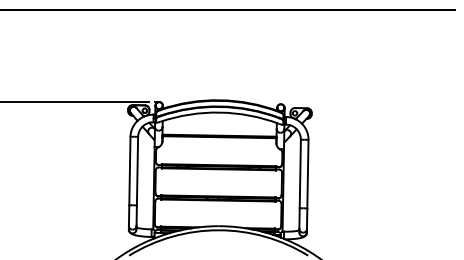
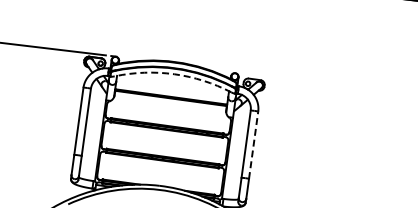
arc: (219, 112) -> (173, 74), solid -> dashed
line: (307, 173) -> (253, 144), solid -> dashed

